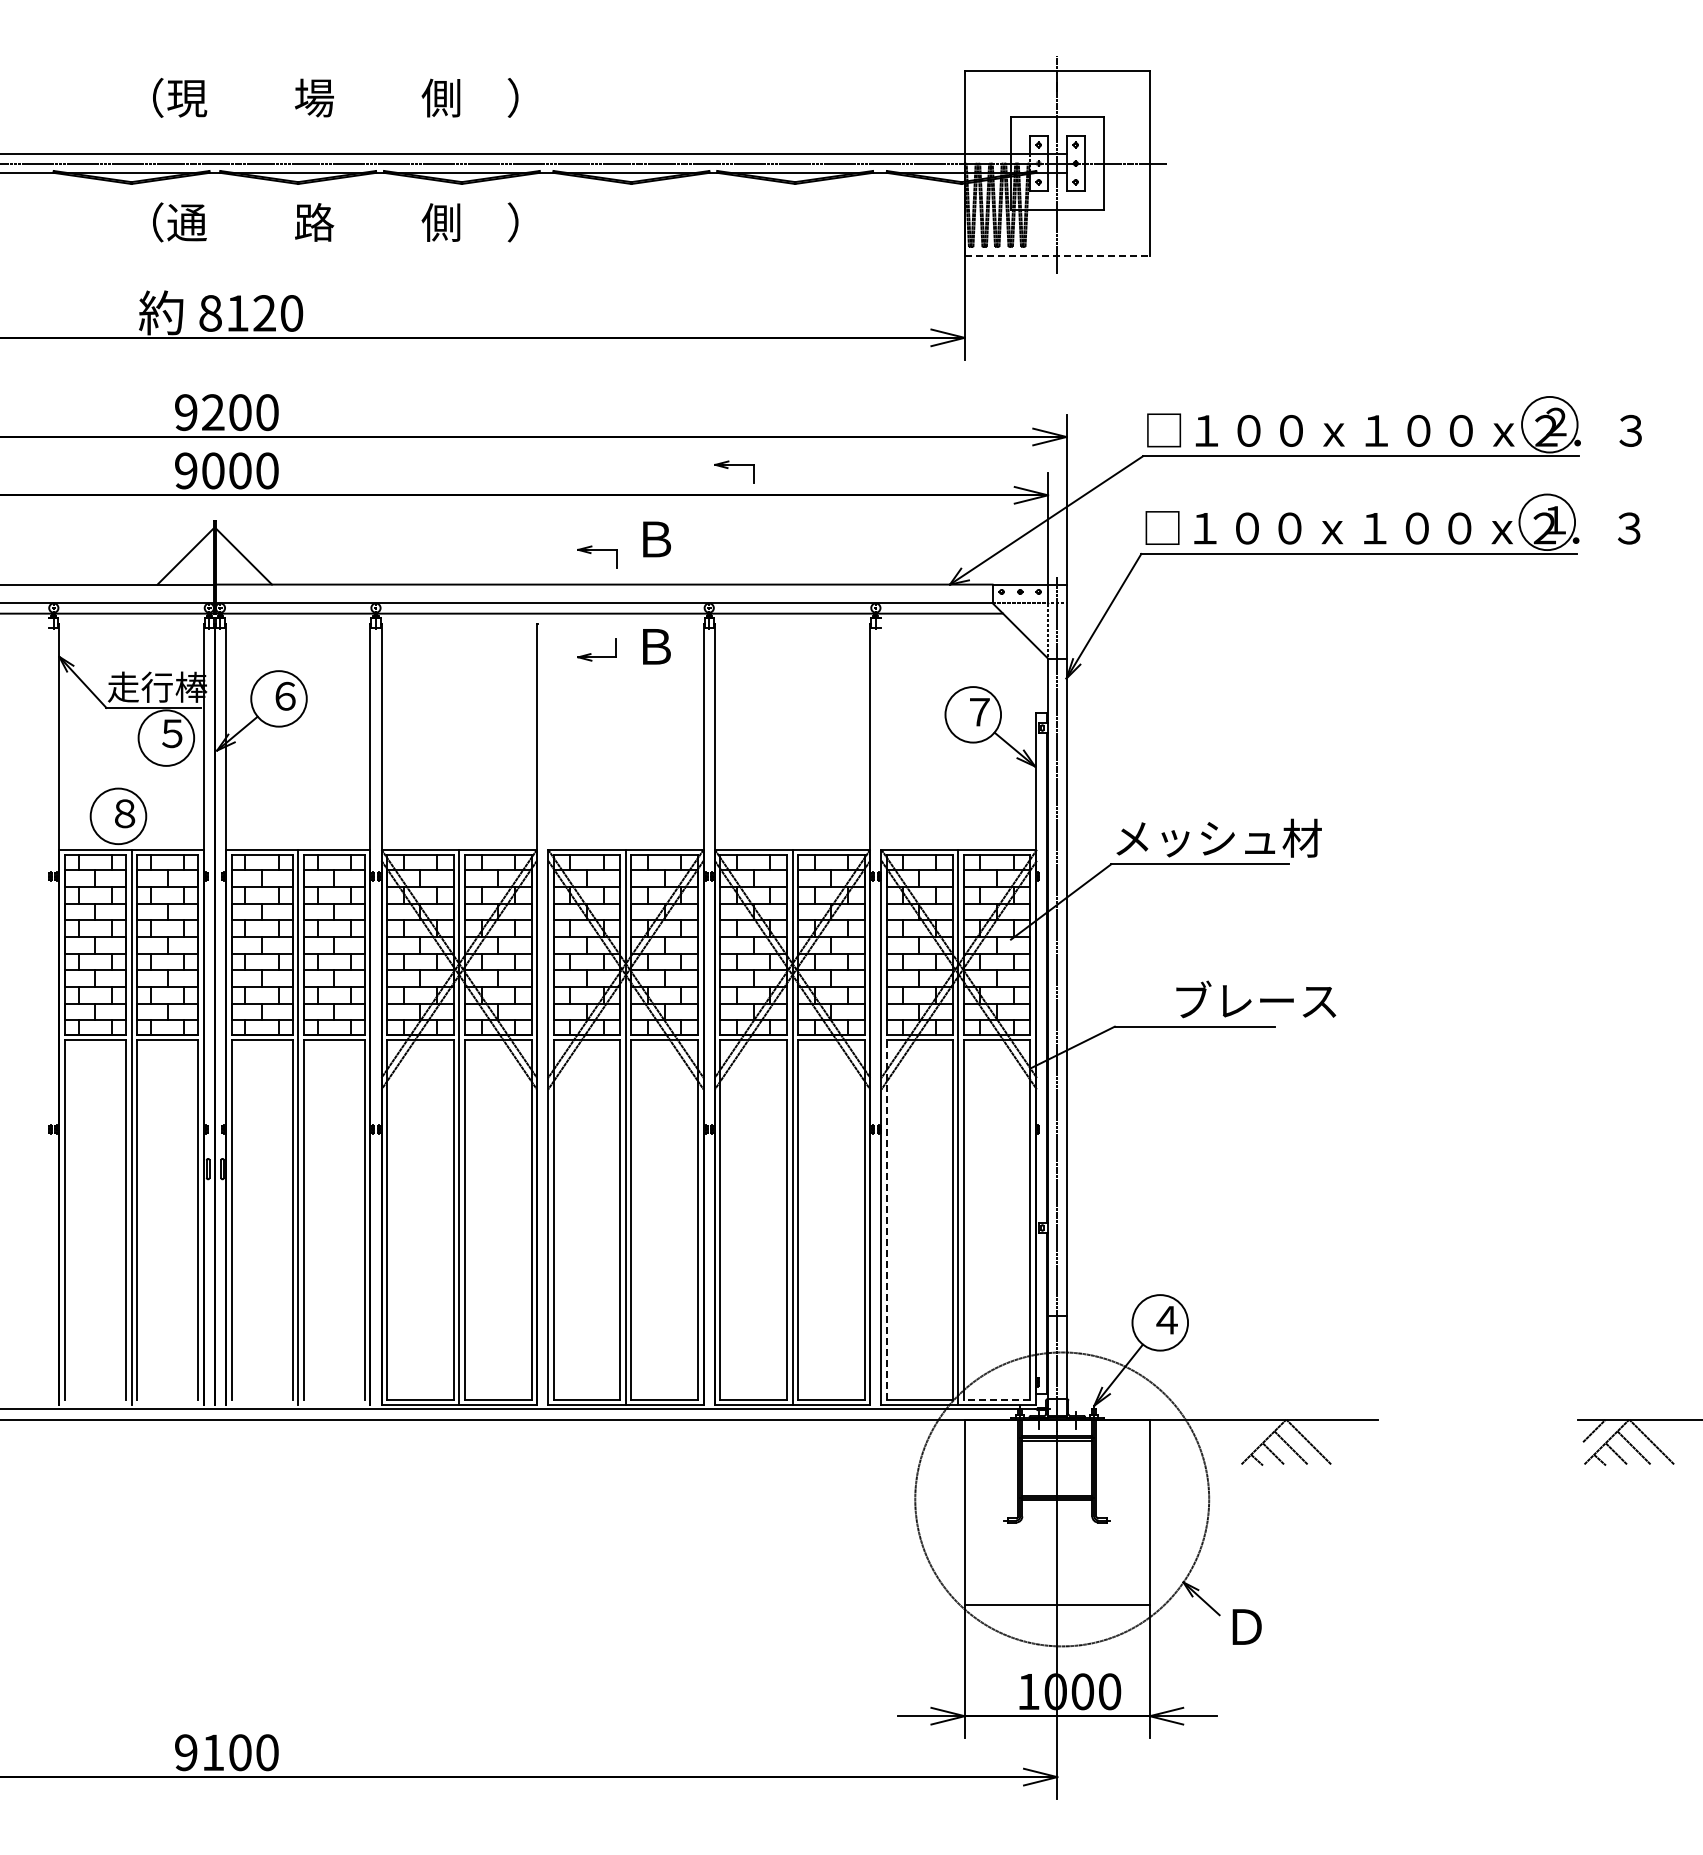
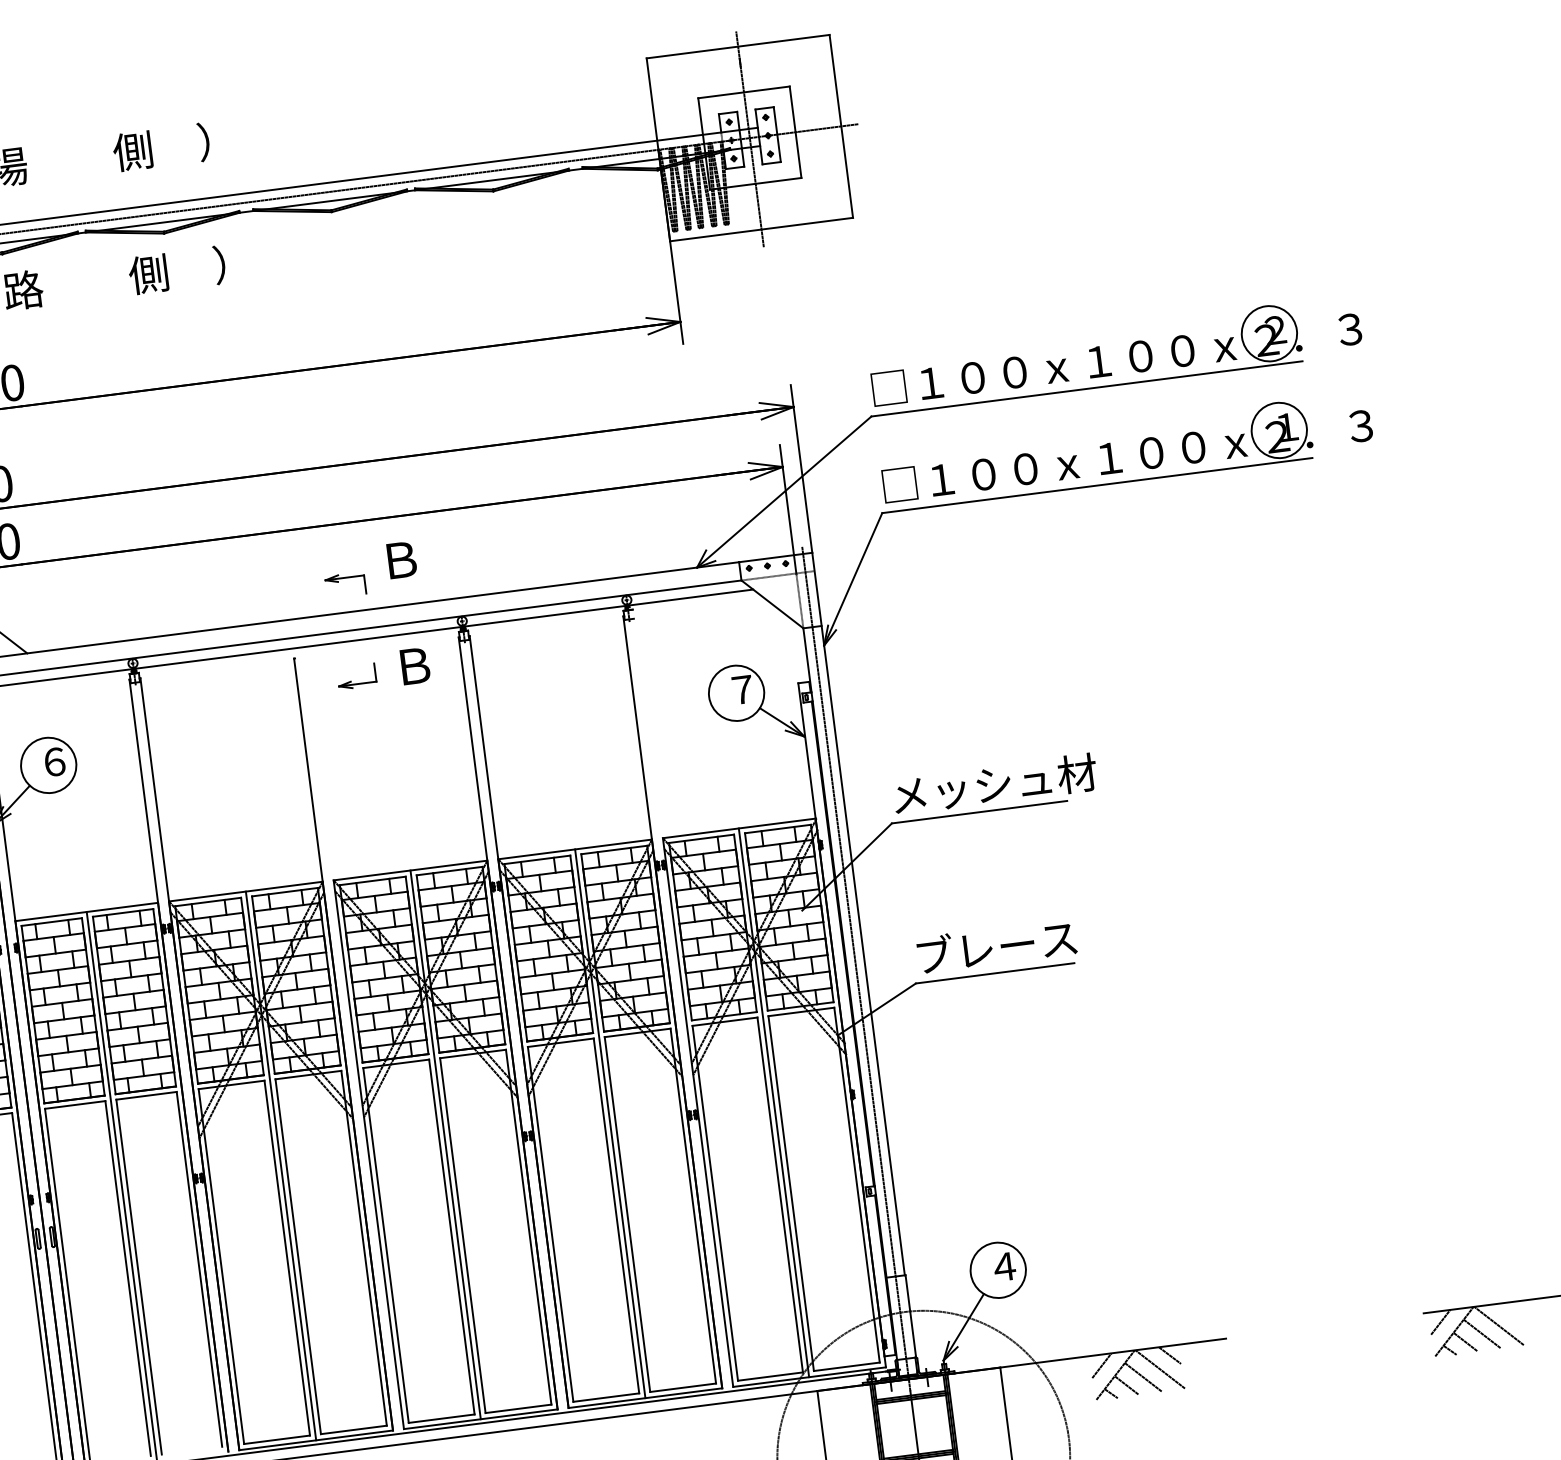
line: (1057, 256) -> (761, 229), dashed -> solid
part: (734, 471) -> (469, 483), removed
text: (1256, 999) -> (997, 945), moved
line: (886, 1220) -> (714, 1203), dashed -> solid
line: (996, 1399) -> (846, 1366), dashed -> solid
line: (1320, 1429) -> (1170, 1355), added
line: (1251, 1430) -> (1102, 1365), added

